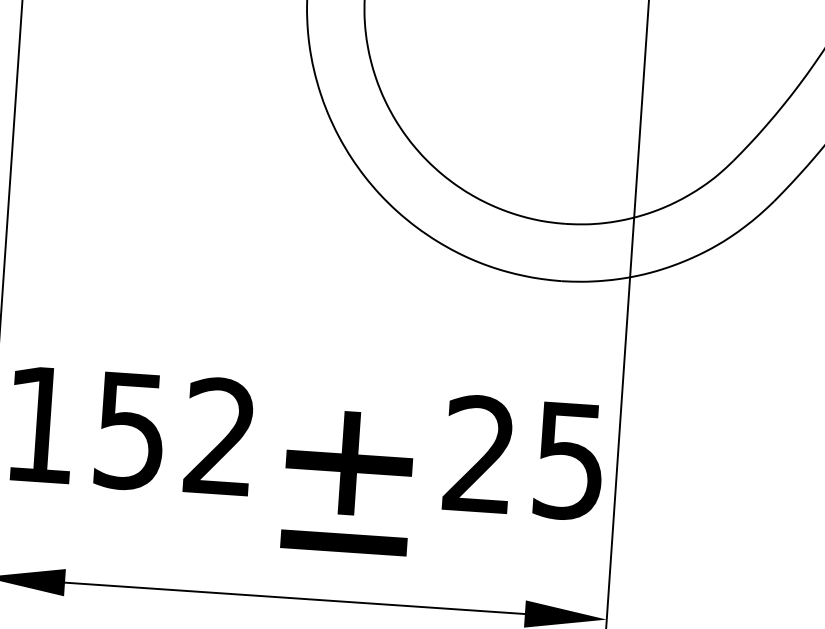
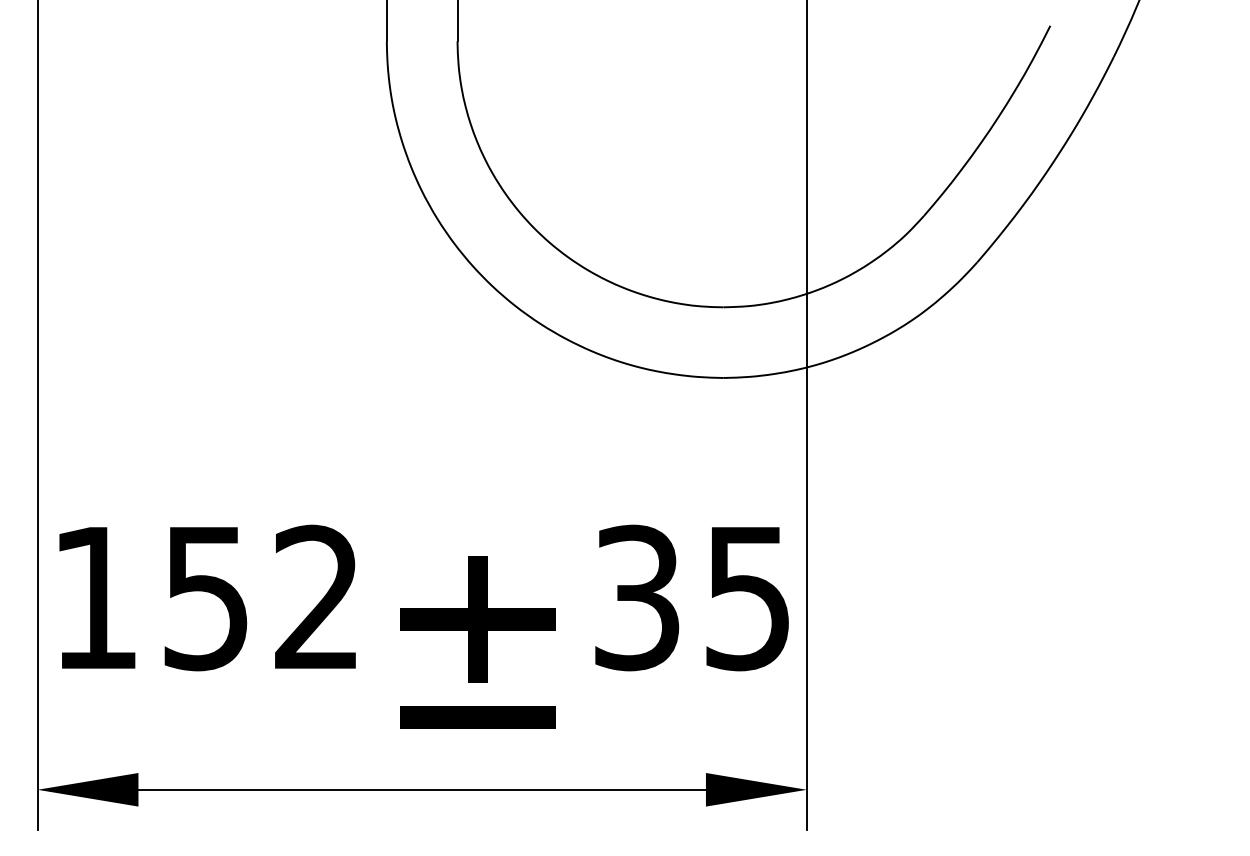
text: (479, 454) -> (636, 597), 25 -> 35

